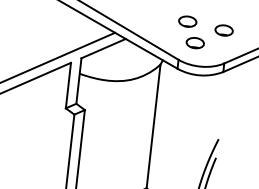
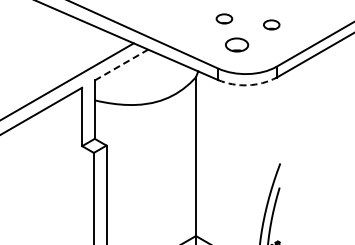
part: (187, 21) -> (224, 18), size x0.7
part: (223, 30) -> (271, 24), size x0.7
line: (103, 48) -> (121, 65), solid -> dashed
arc: (199, 75) -> (247, 85), solid -> dashed

